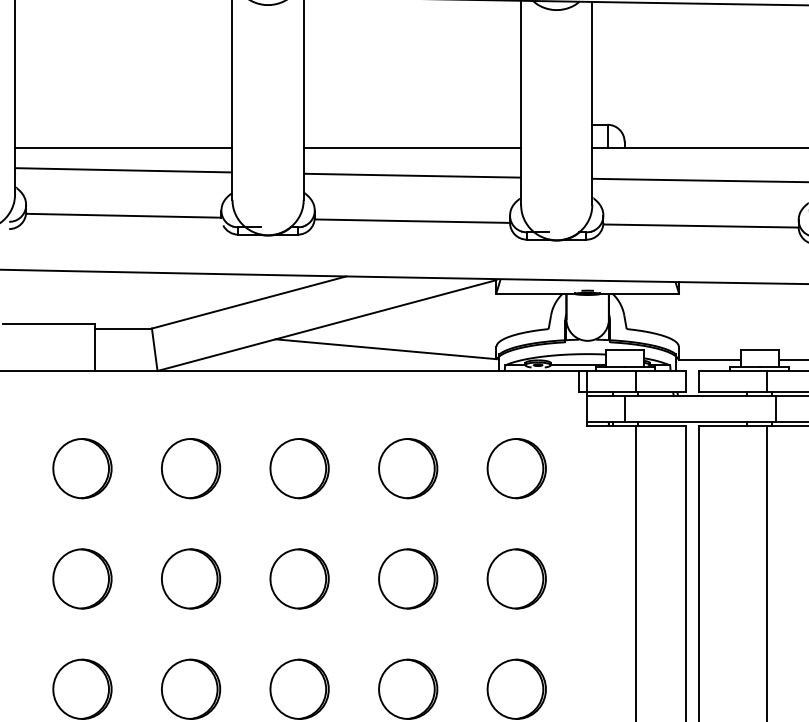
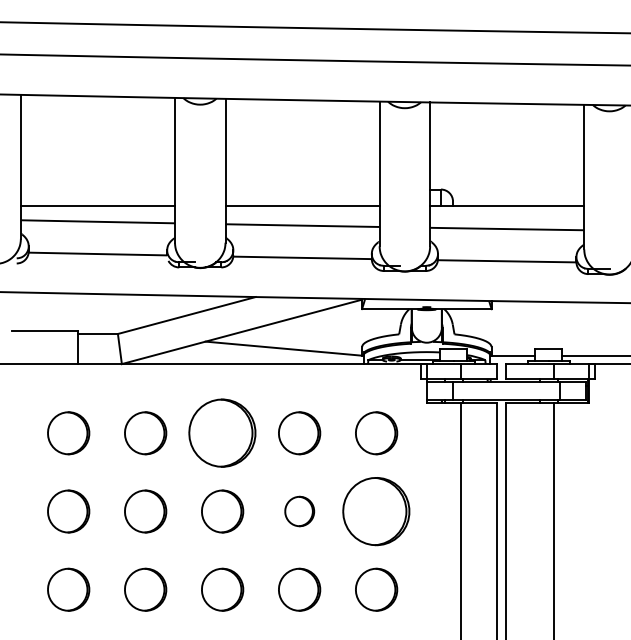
part: (299, 468) -> (222, 433), size x1.6
part: (408, 578) -> (299, 511), size x0.7
part: (516, 578) -> (376, 511), size x1.6

